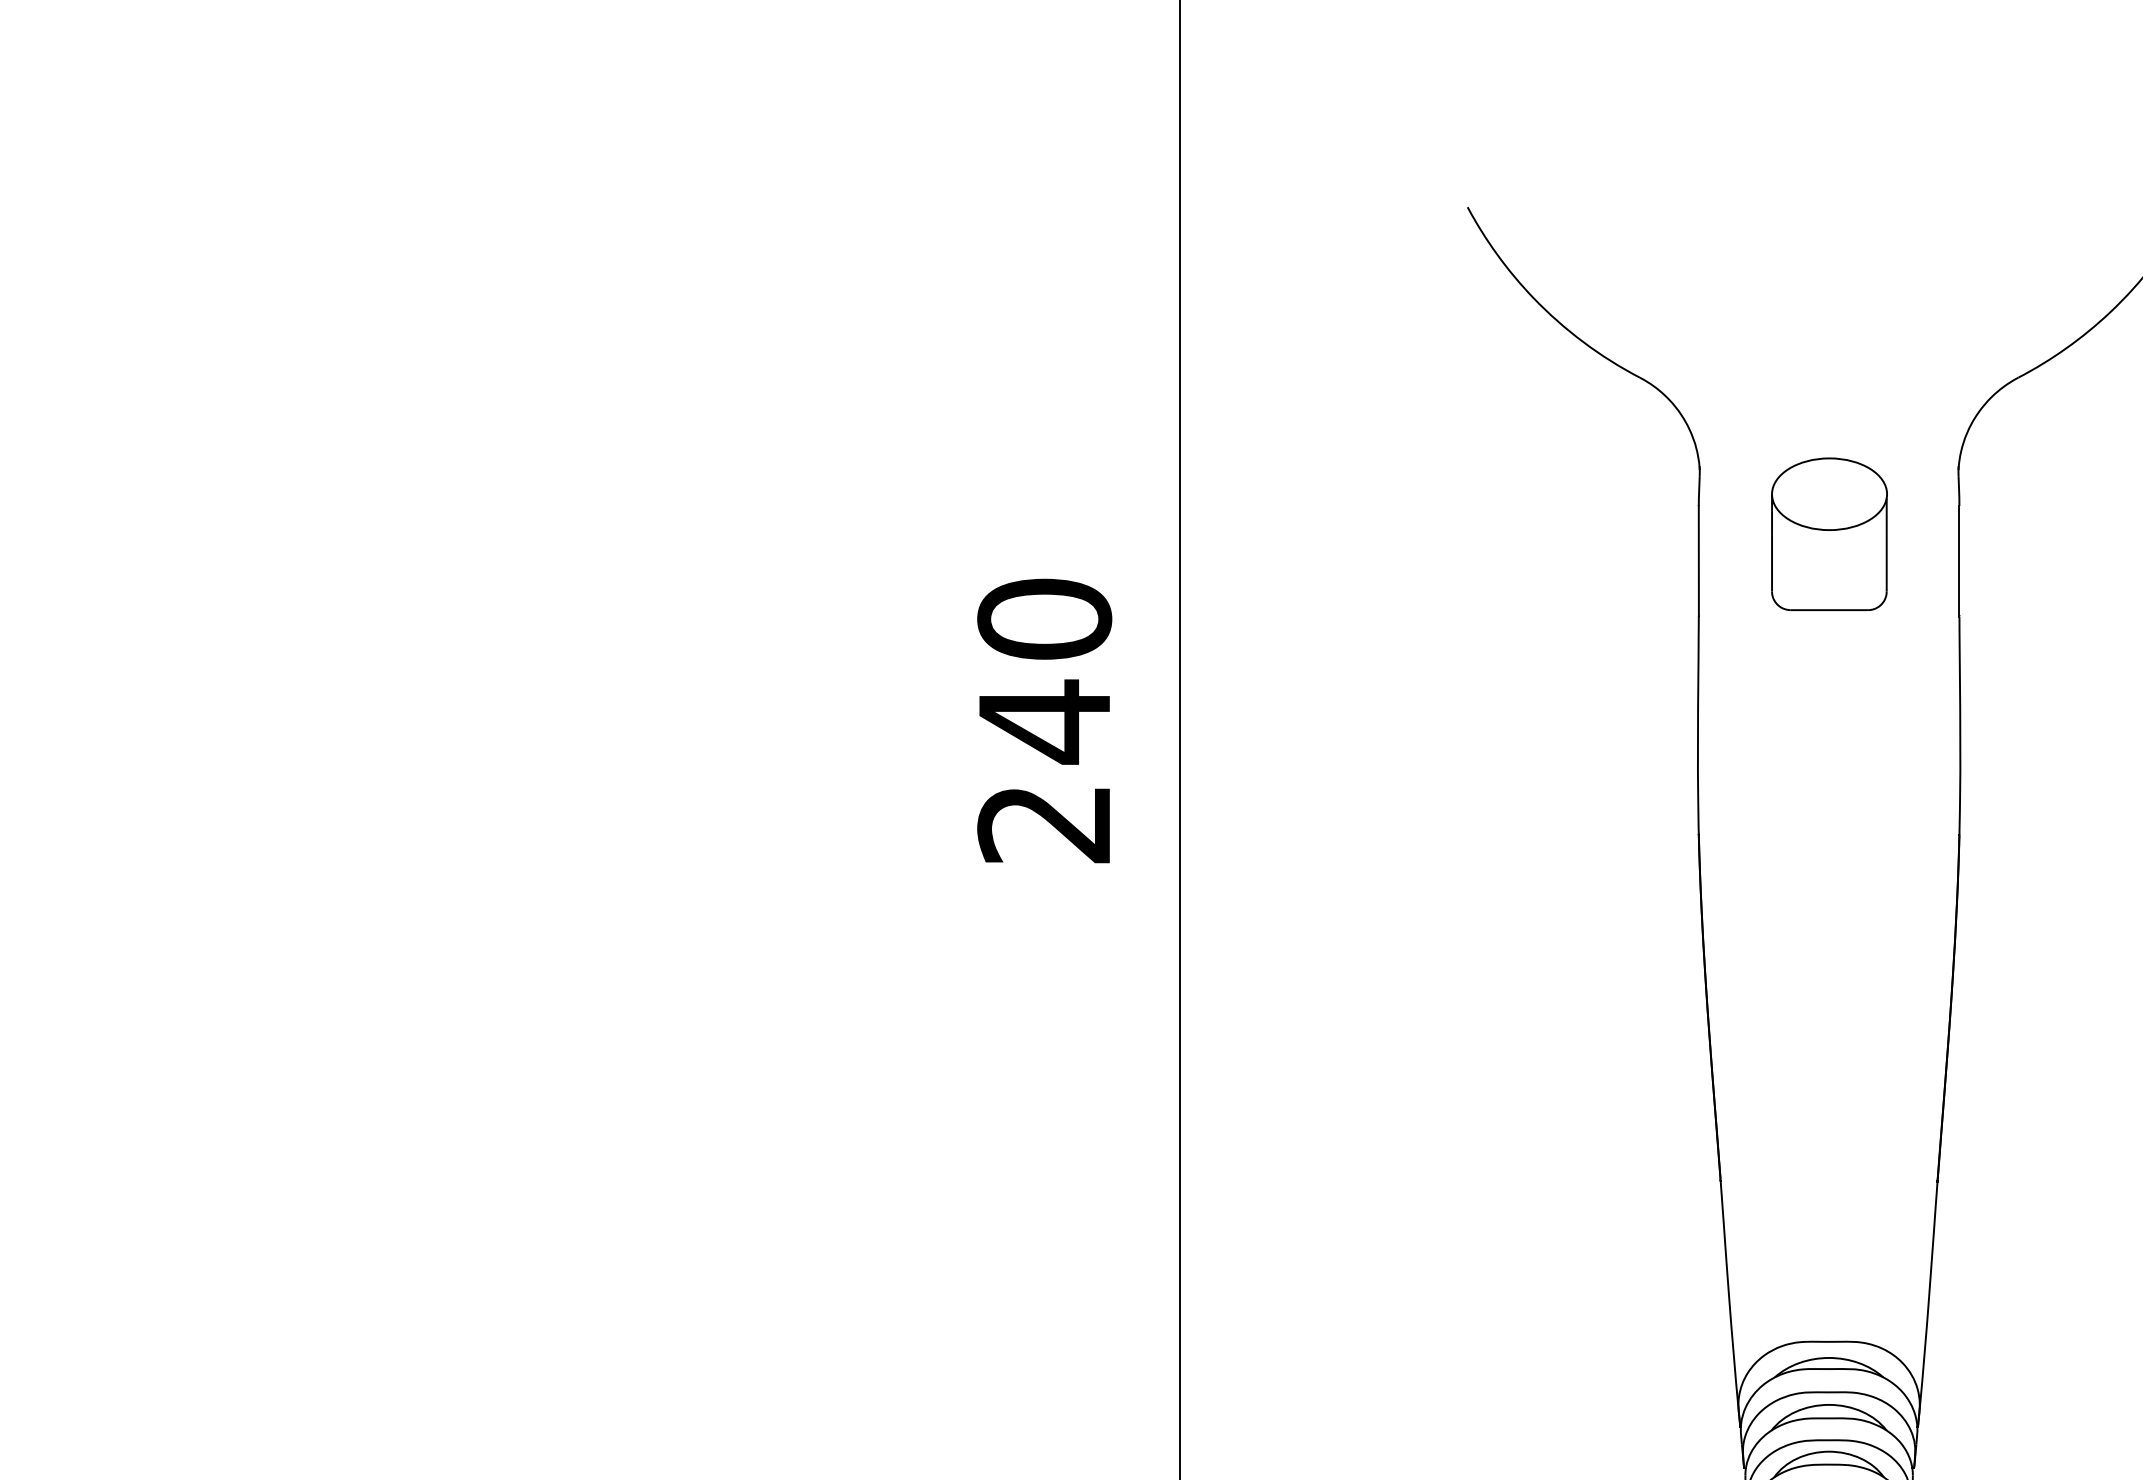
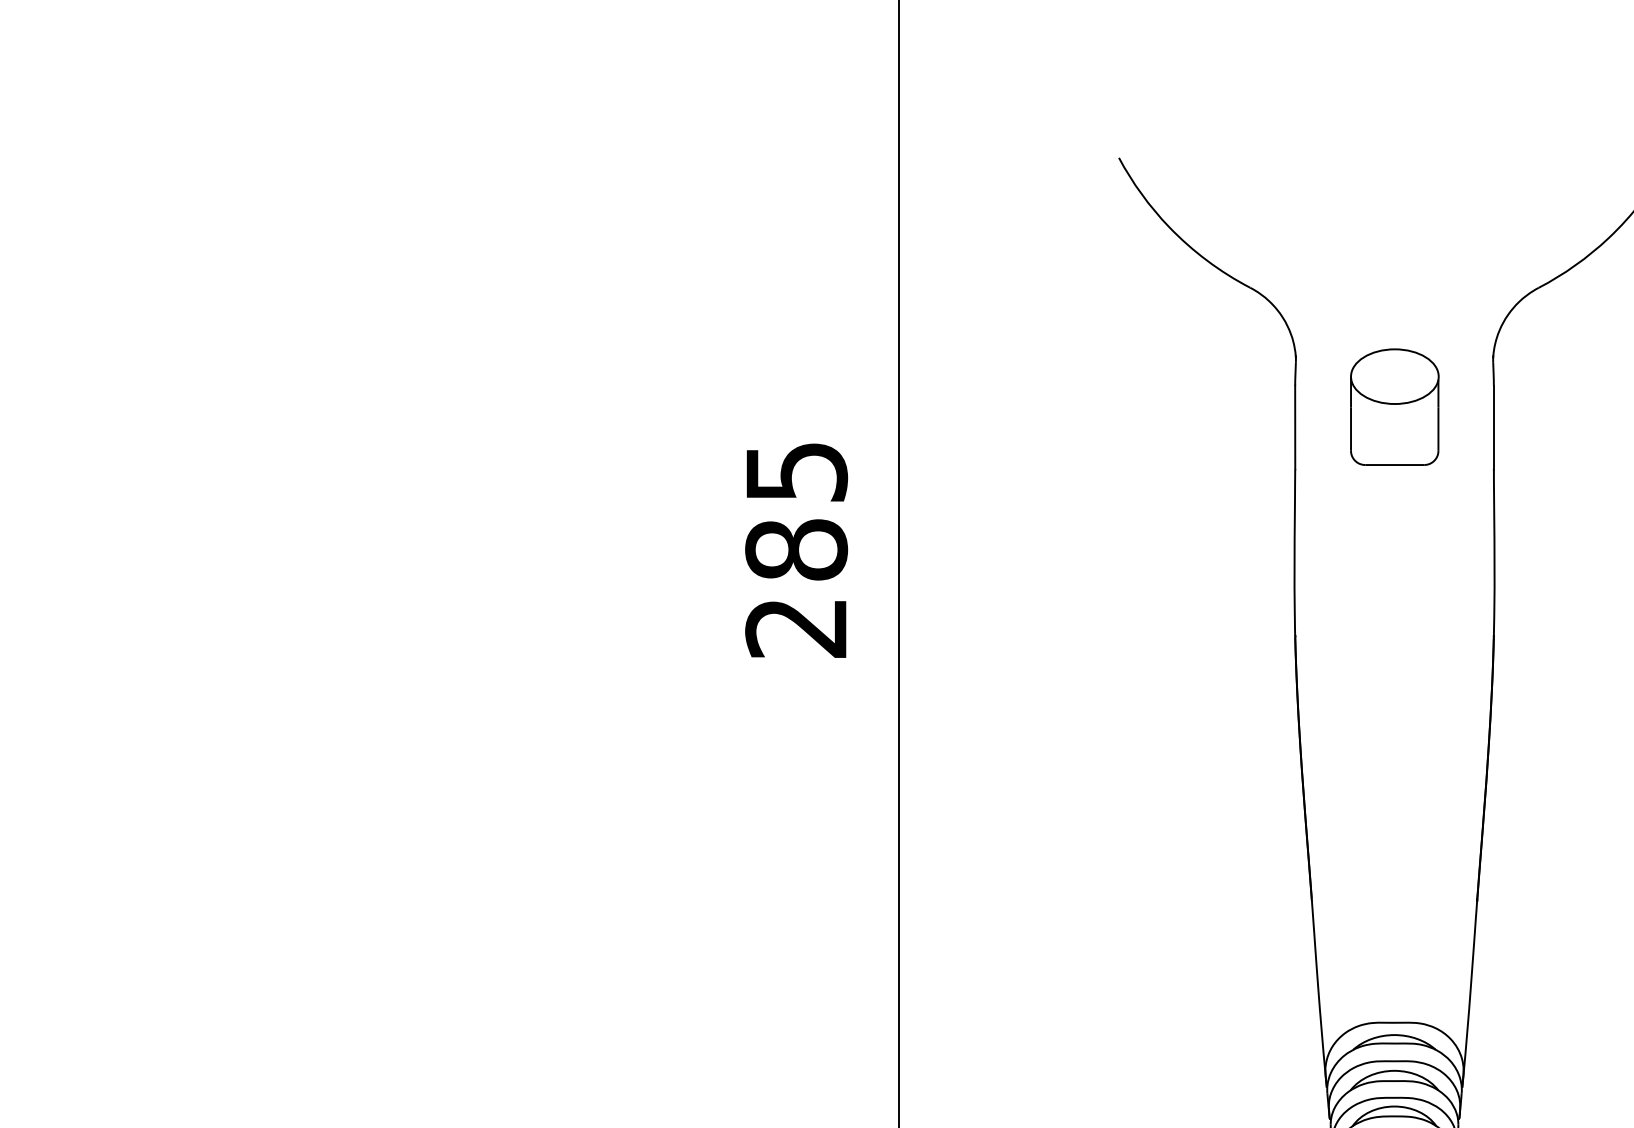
text: (1044, 671) -> (796, 511), 240 -> 285

